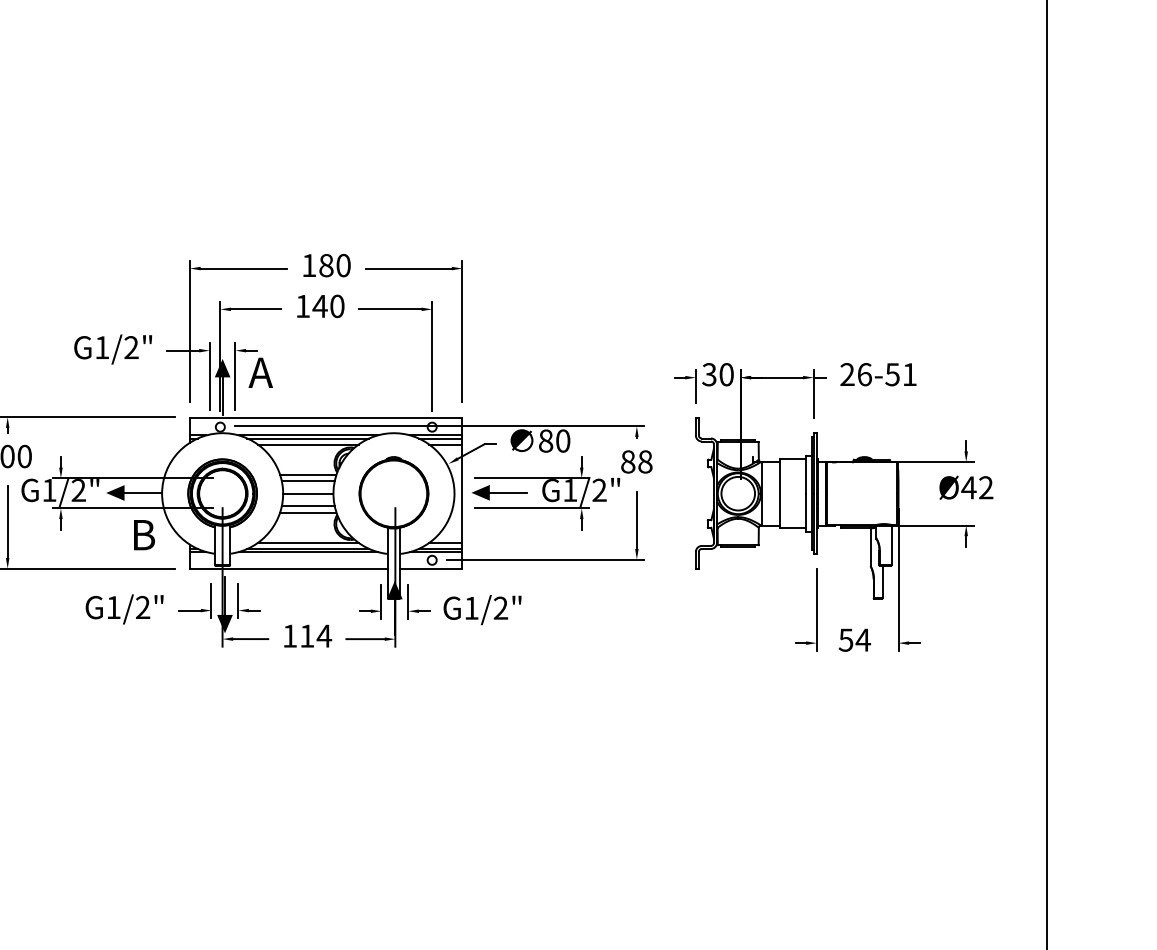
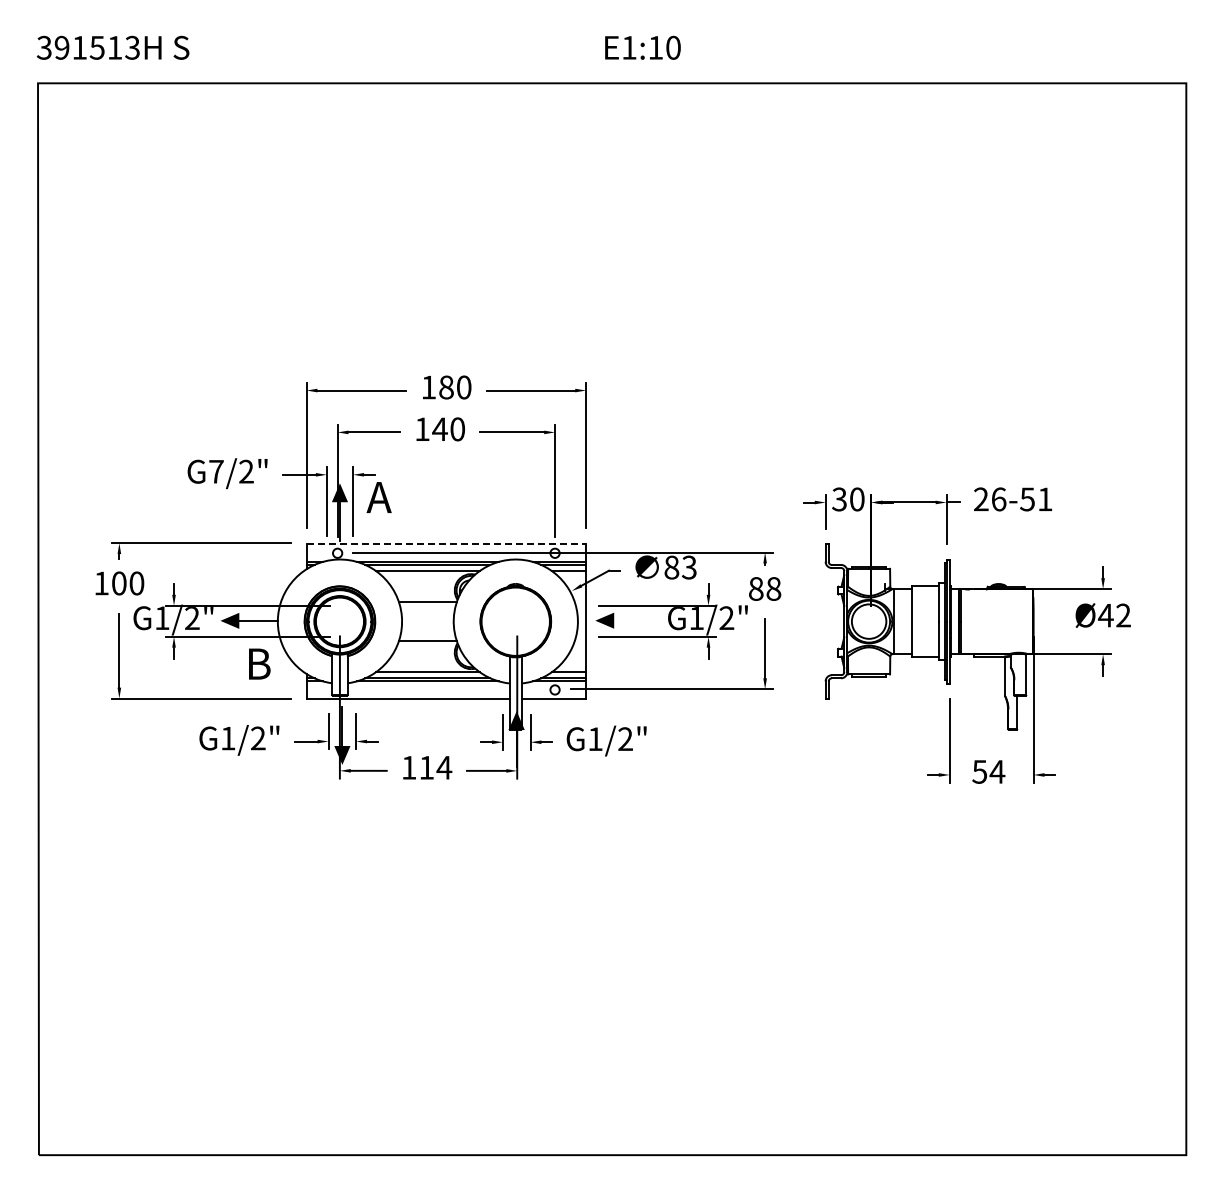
text: (102, 347) -> (216, 471), G1/2" -> G7/2"
line: (326, 417) -> (446, 543), solid -> dashed
text: (562, 440) -> (688, 567), 80 -> 83
line: (307, 480) -> (427, 608), removed
line: (508, 492) -> (633, 620), removed
line: (307, 493) -> (427, 621), removed
line: (307, 506) -> (427, 634), removed

